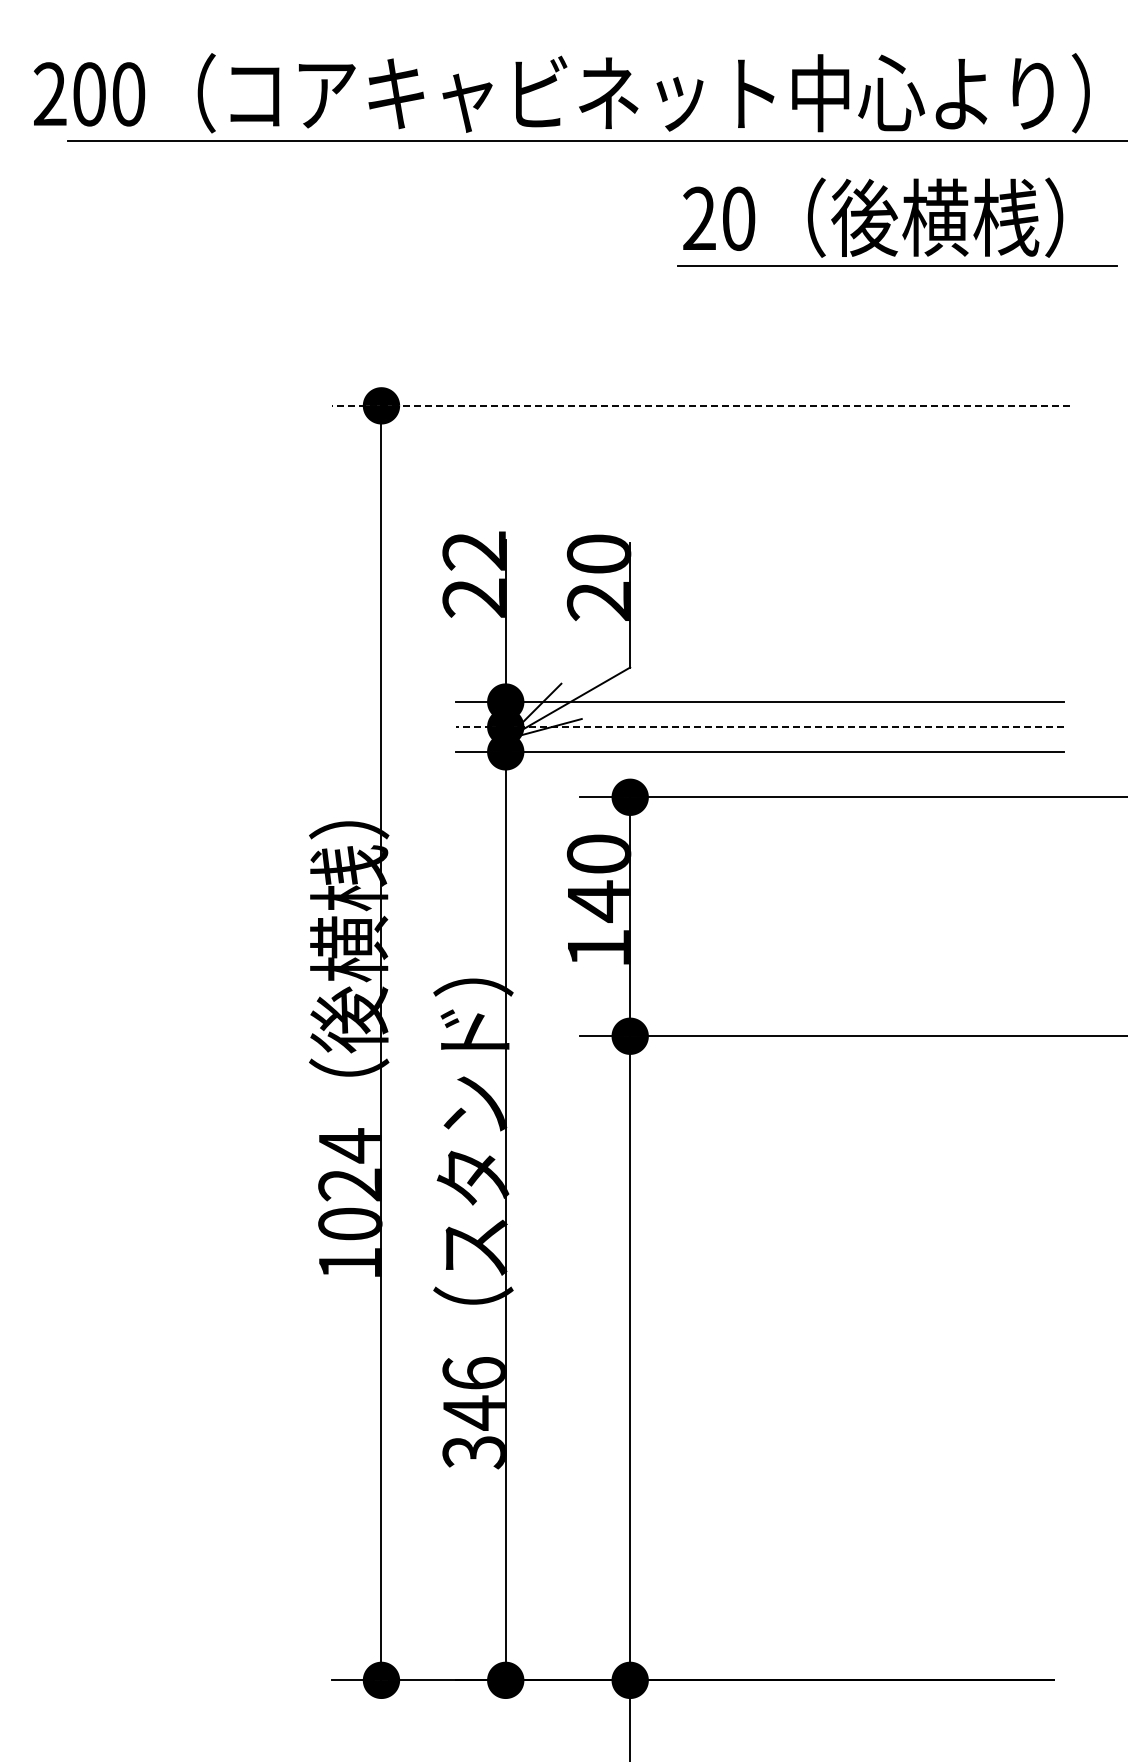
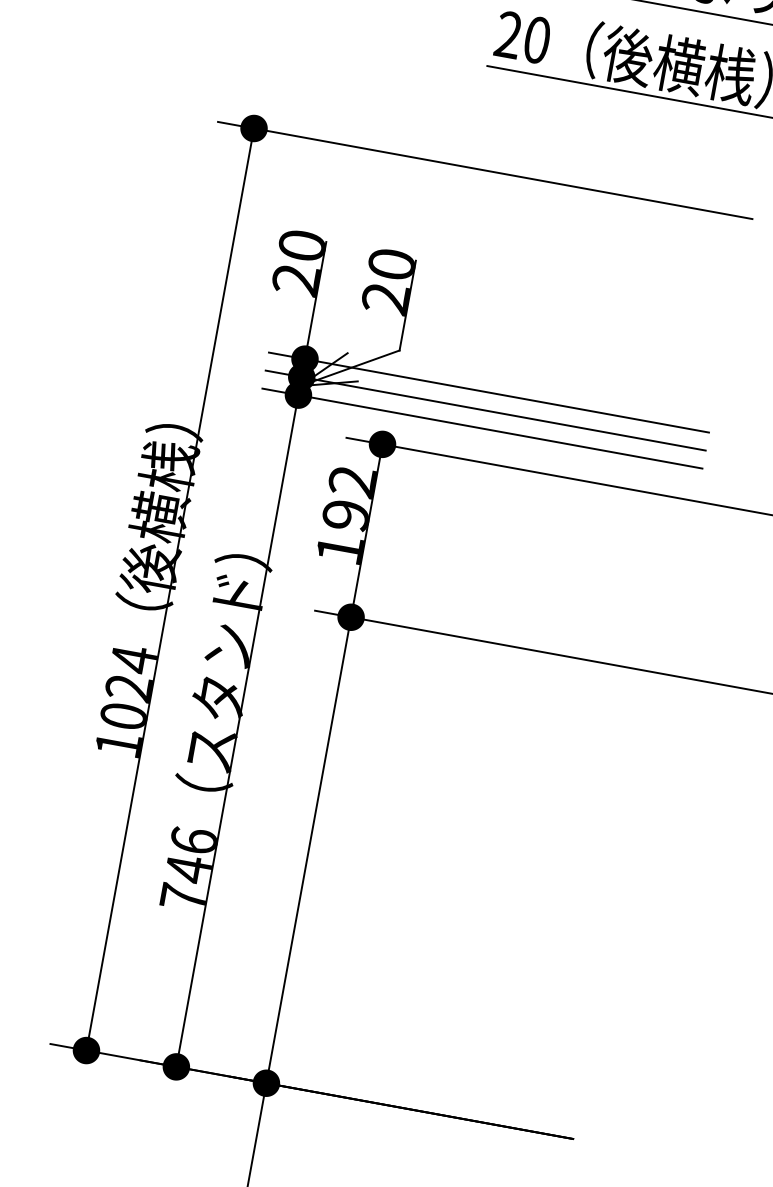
line: (700, 405) -> (484, 170), dashed -> solid
text: (473, 550) -> (301, 245), 22 -> 20
line: (759, 726) -> (485, 410), dashed -> solid
text: (598, 878) -> (348, 498), 140 -> 192
text: (473, 1452) -> (183, 897), 346 -> 746

